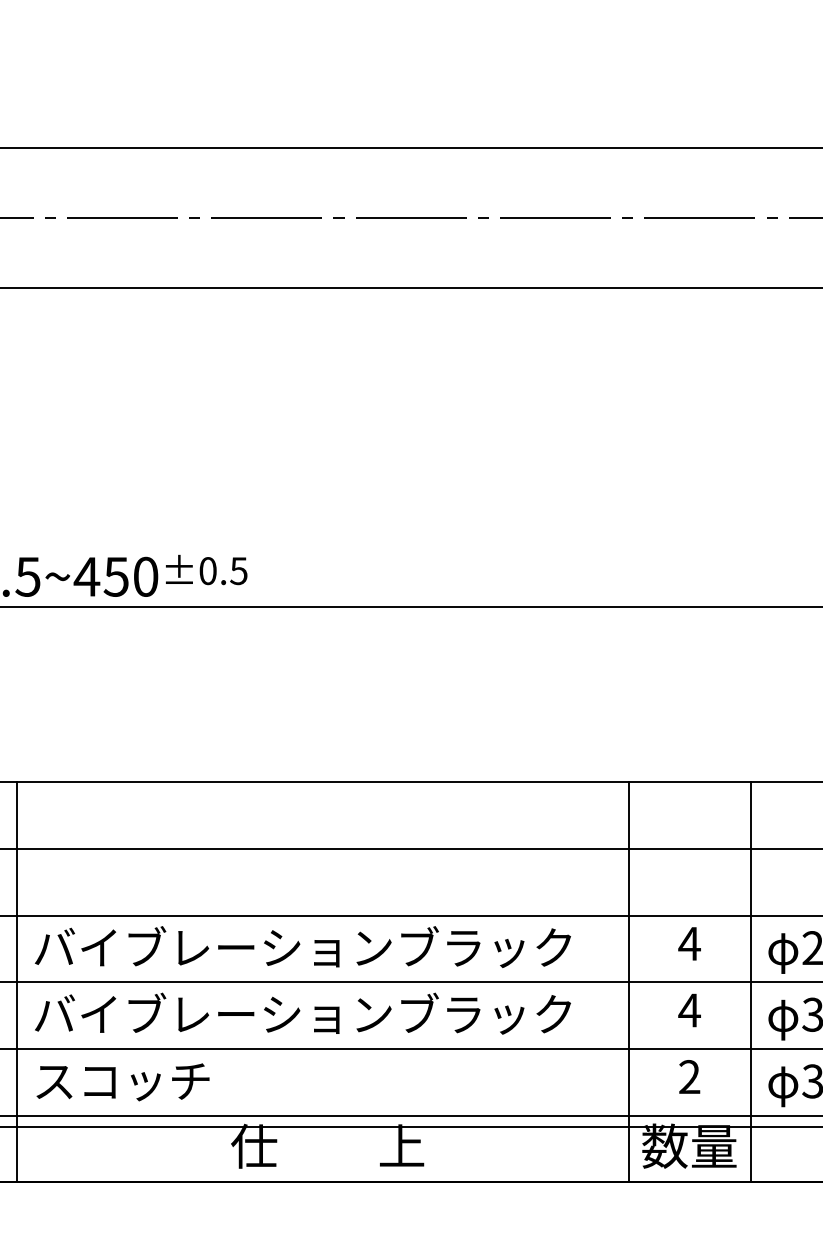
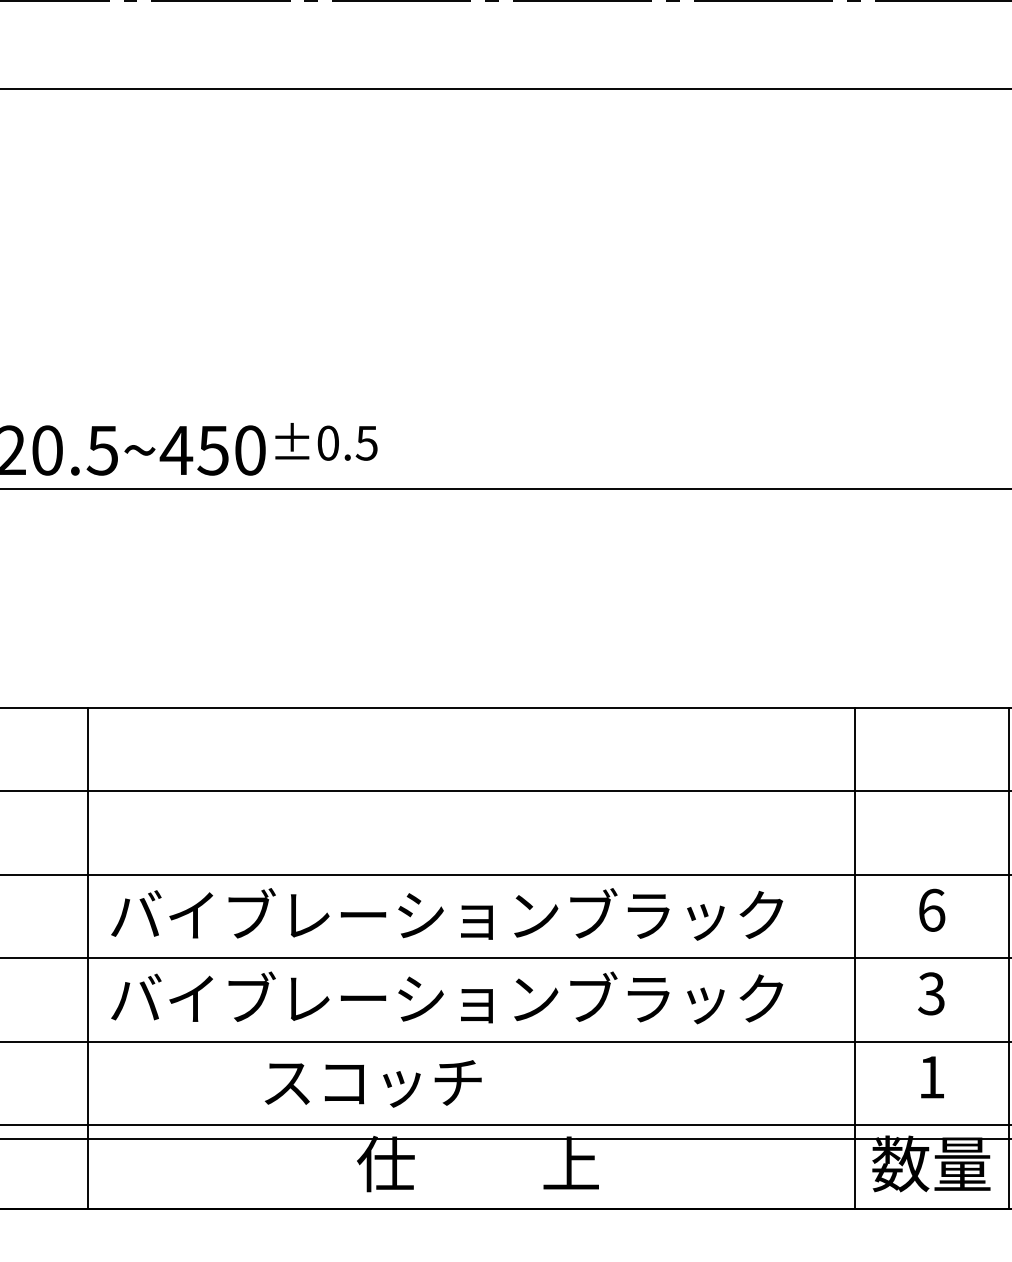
text: (689, 943) -> (931, 909), 4 -> 6
text: (689, 1010) -> (931, 993), 4 -> 3
text: (689, 1076) -> (931, 1076), 2 -> 1
text: (122, 1082) -> (372, 1084), moved

